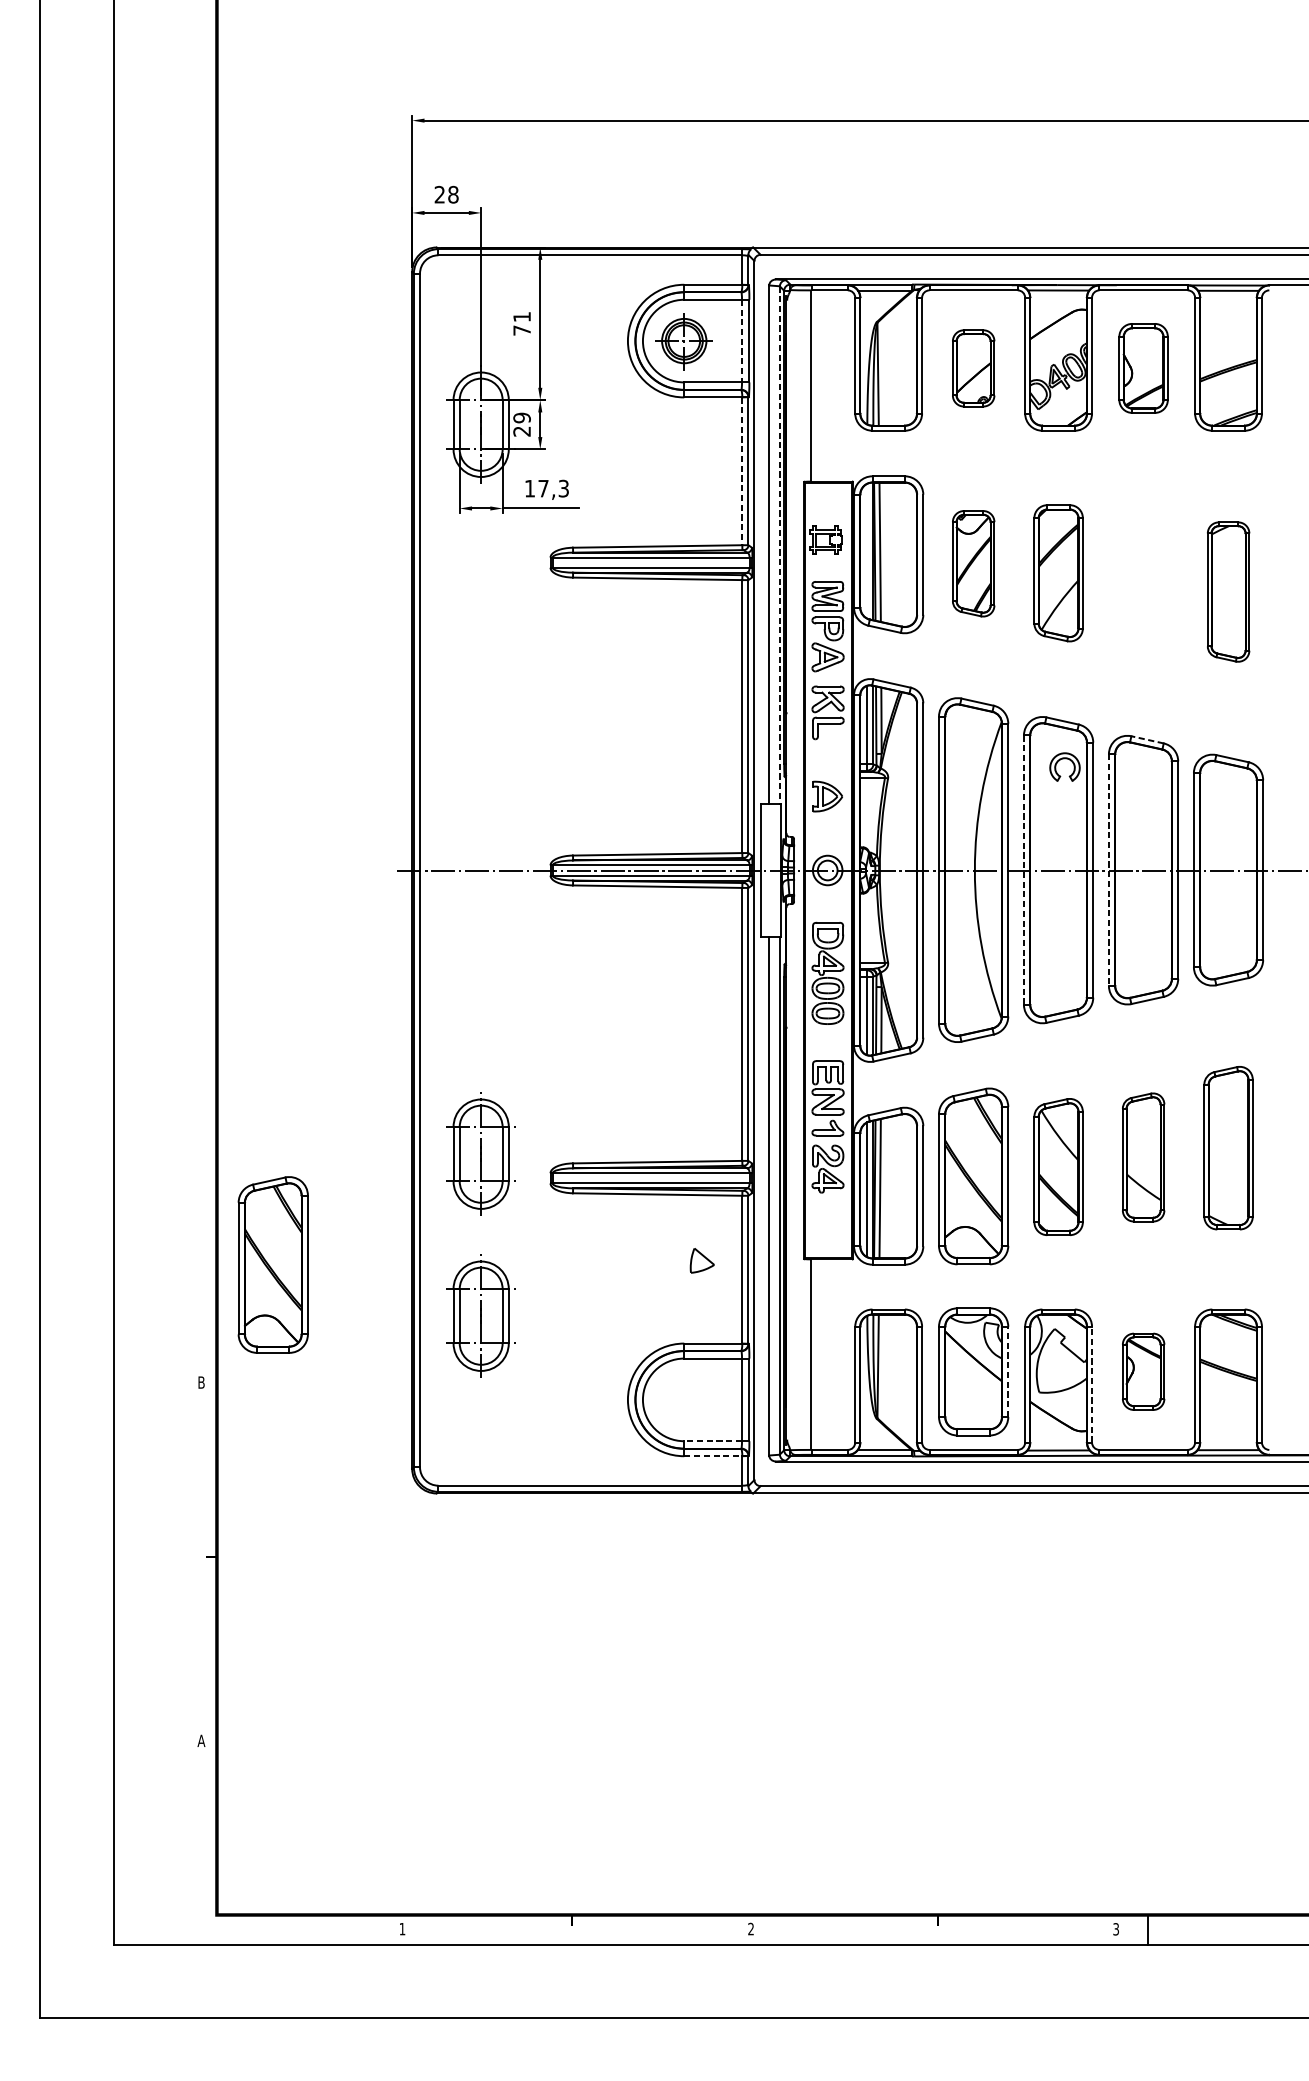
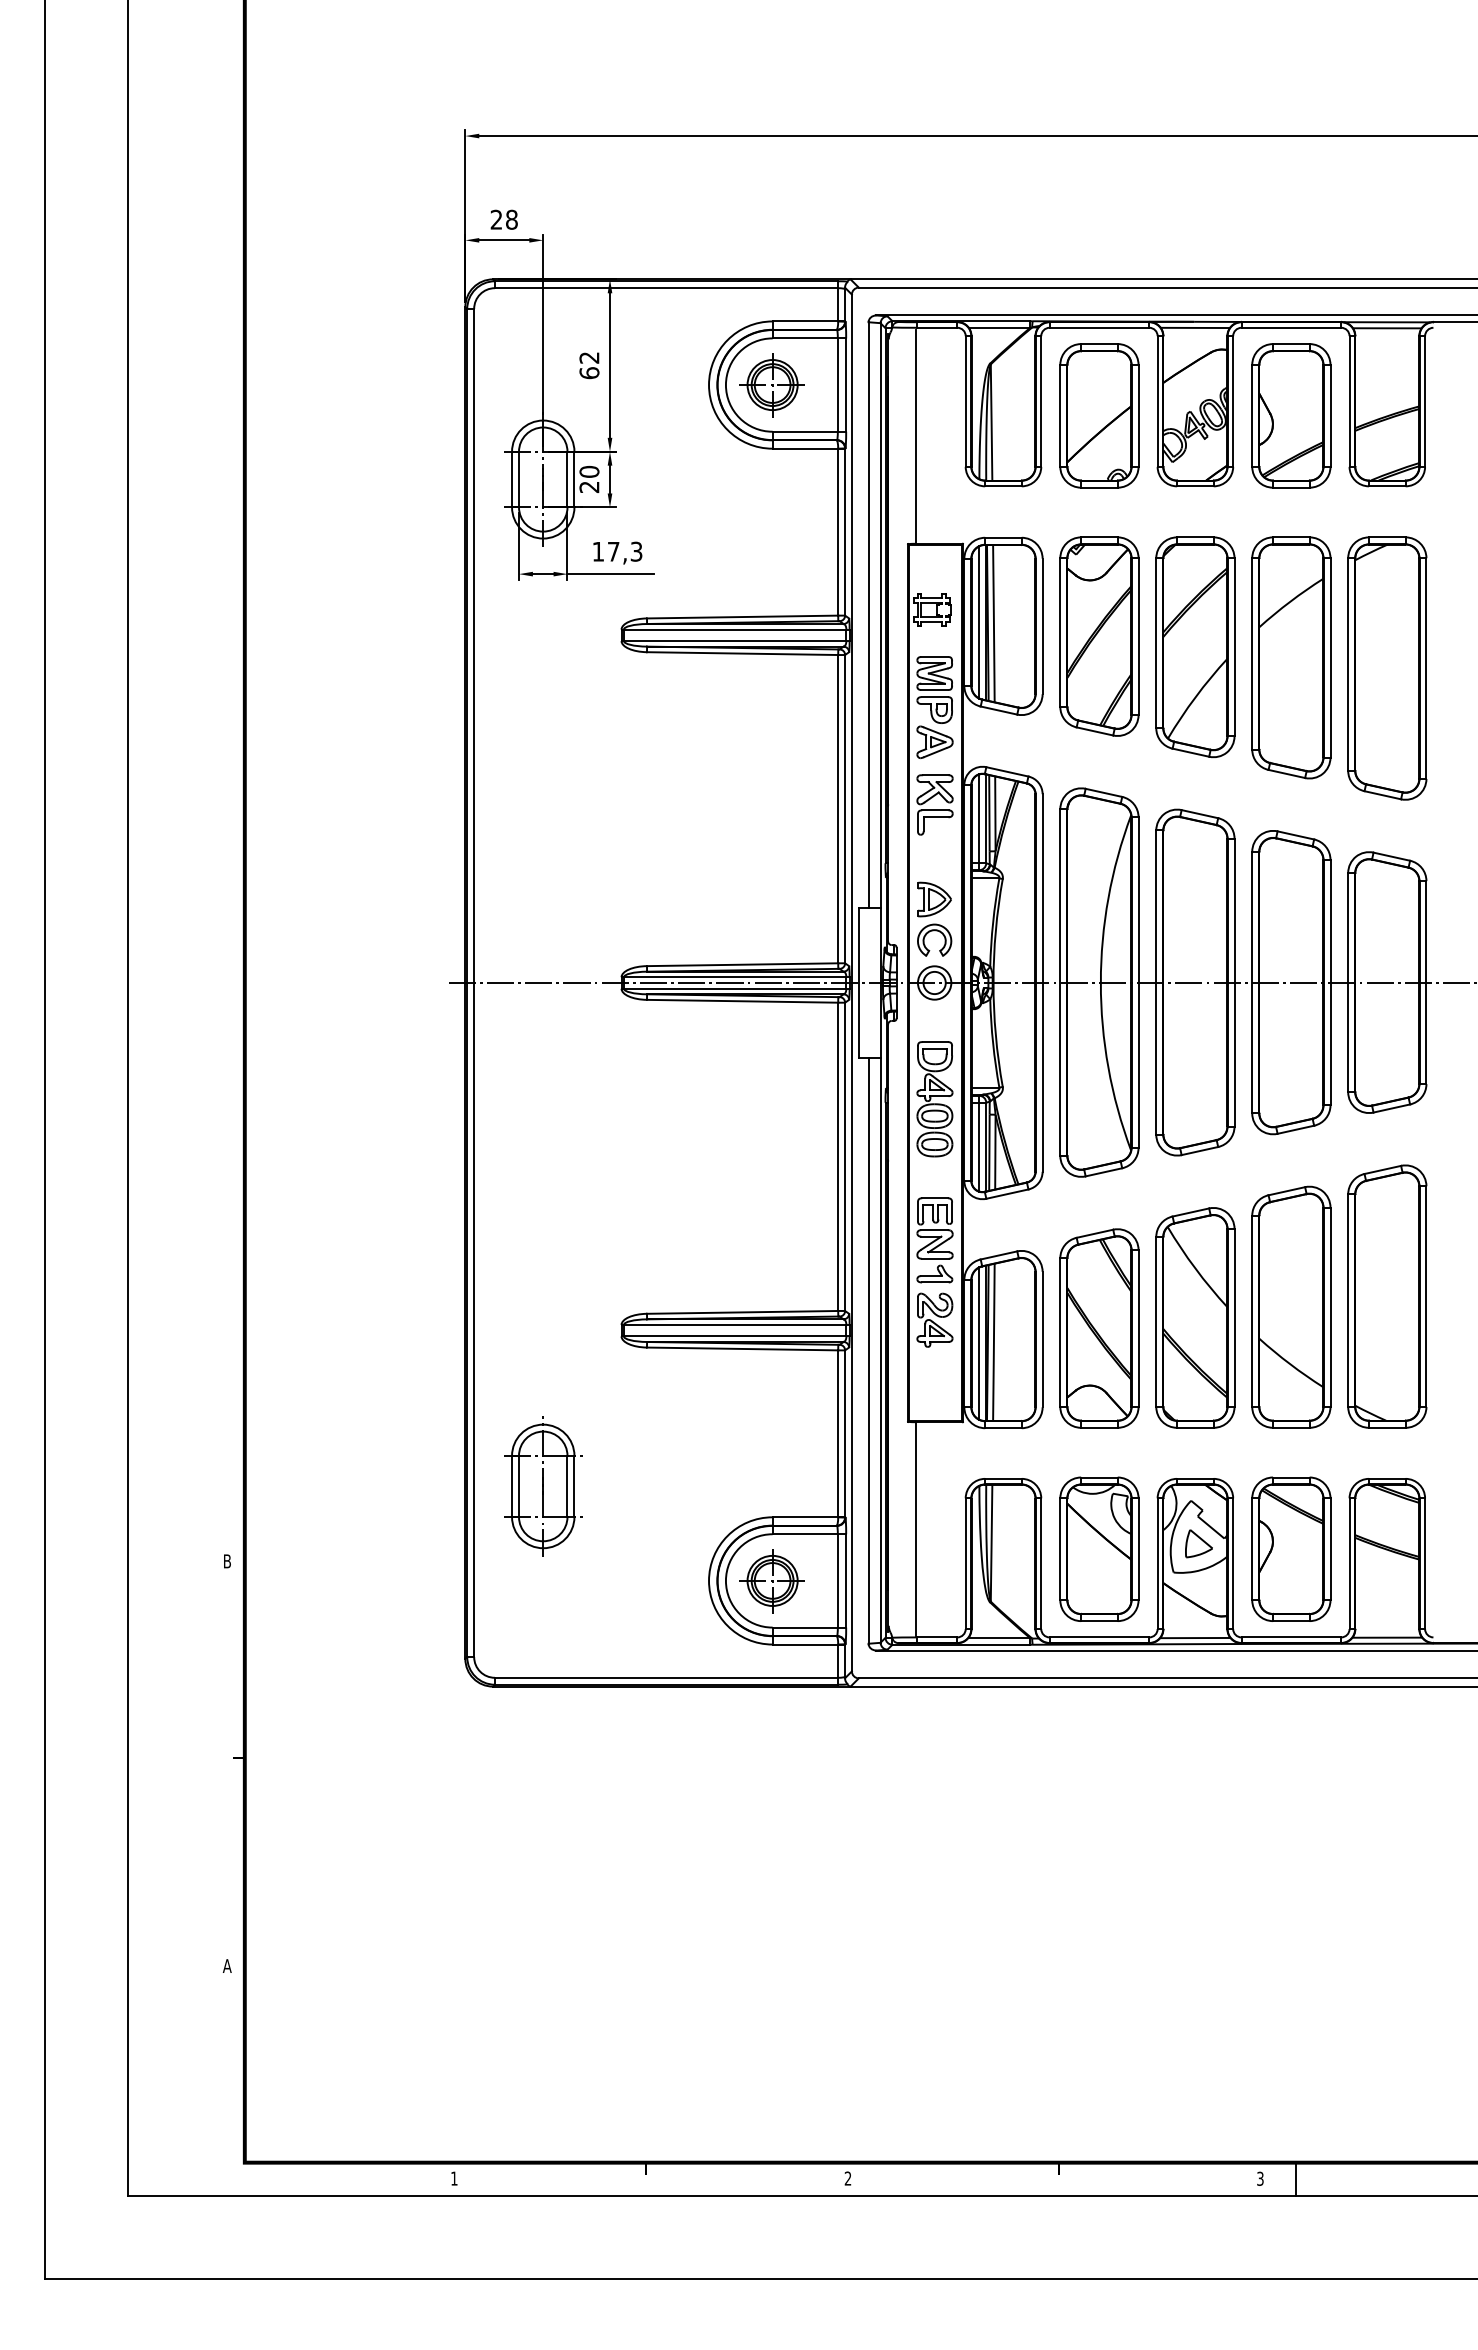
text: (522, 323) -> (589, 365), 71 -> 62
line: (741, 341) -> (837, 385), dashed -> solid
part: (973, 368) -> (1099, 415), size x1.67
part: (1143, 368) -> (1291, 415), size x1.43
text: (522, 417) -> (589, 471), 29 -> 20
line: (742, 471) -> (838, 532), dashed -> solid
line: (779, 546) -> (880, 616), dashed -> solid
line: (867, 551) -> (979, 622), added
part: (973, 563) -> (1099, 636), size x1.67
part: (1058, 573) -> (1195, 647), size x1.43
part: (1143, 582) -> (1291, 657), added
part: (1228, 592) -> (1387, 668), size x1.67
line: (1147, 739) -> (1295, 835), dashed -> solid
part: (1064, 759) -> (934, 931), moved
line: (1024, 870) -> (1156, 983), dashed -> solid
line: (1109, 870) -> (1252, 982), dashed -> solid
part: (1228, 1148) -> (1387, 1296), size x1.43
part: (481, 1154) -> (543, 1303), removed
part: (1143, 1156) -> (1291, 1306), size x1.67
part: (1058, 1166) -> (1195, 1317), size x1.43
part: (701, 1260) -> (1198, 1543), moved
part: (273, 1264) -> (308, 1428), removed
part: (1143, 1371) -> (1291, 1548), size x1.67
line: (1008, 1372) -> (1138, 1549), dashed -> solid
line: (1092, 1384) -> (1233, 1563), dashed -> solid
part: (683, 1400) -> (771, 1581), added
line: (713, 1441) -> (805, 1627), dashed -> solid
line: (713, 1456) -> (805, 1644), dashed -> solid

